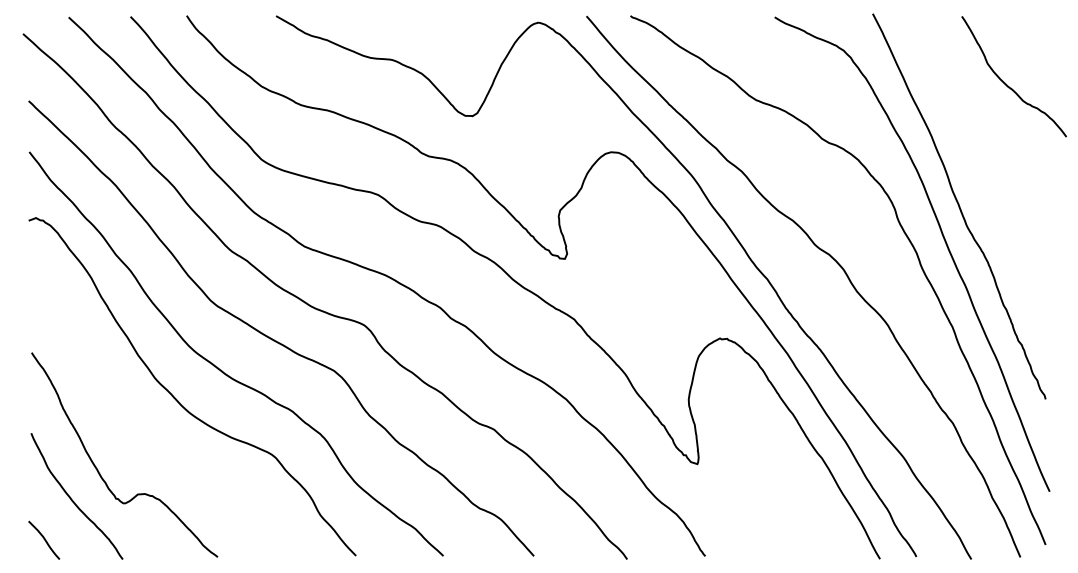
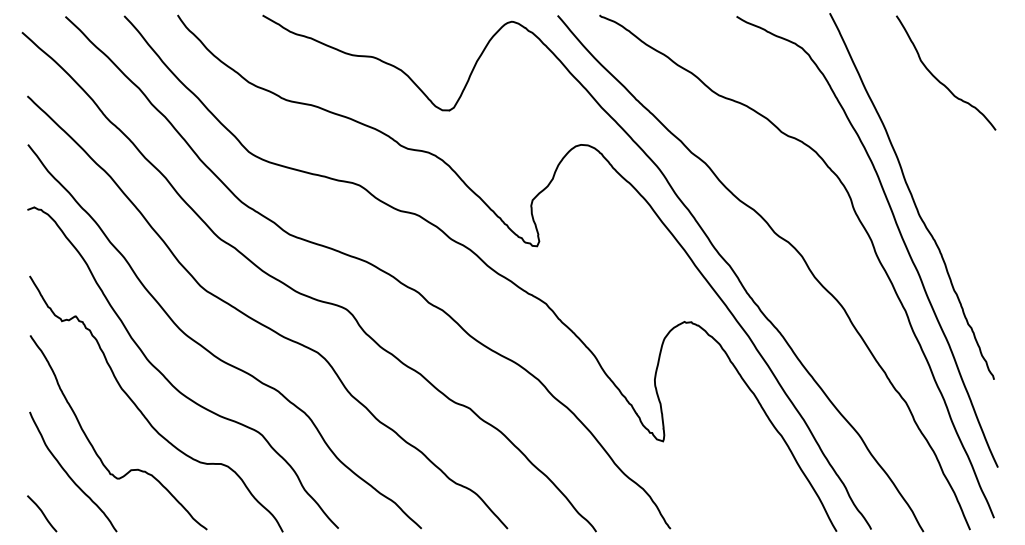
curve: (1006, 83) -> (938, 79), moved
curve: (151, 435) -> (144, 414), added

